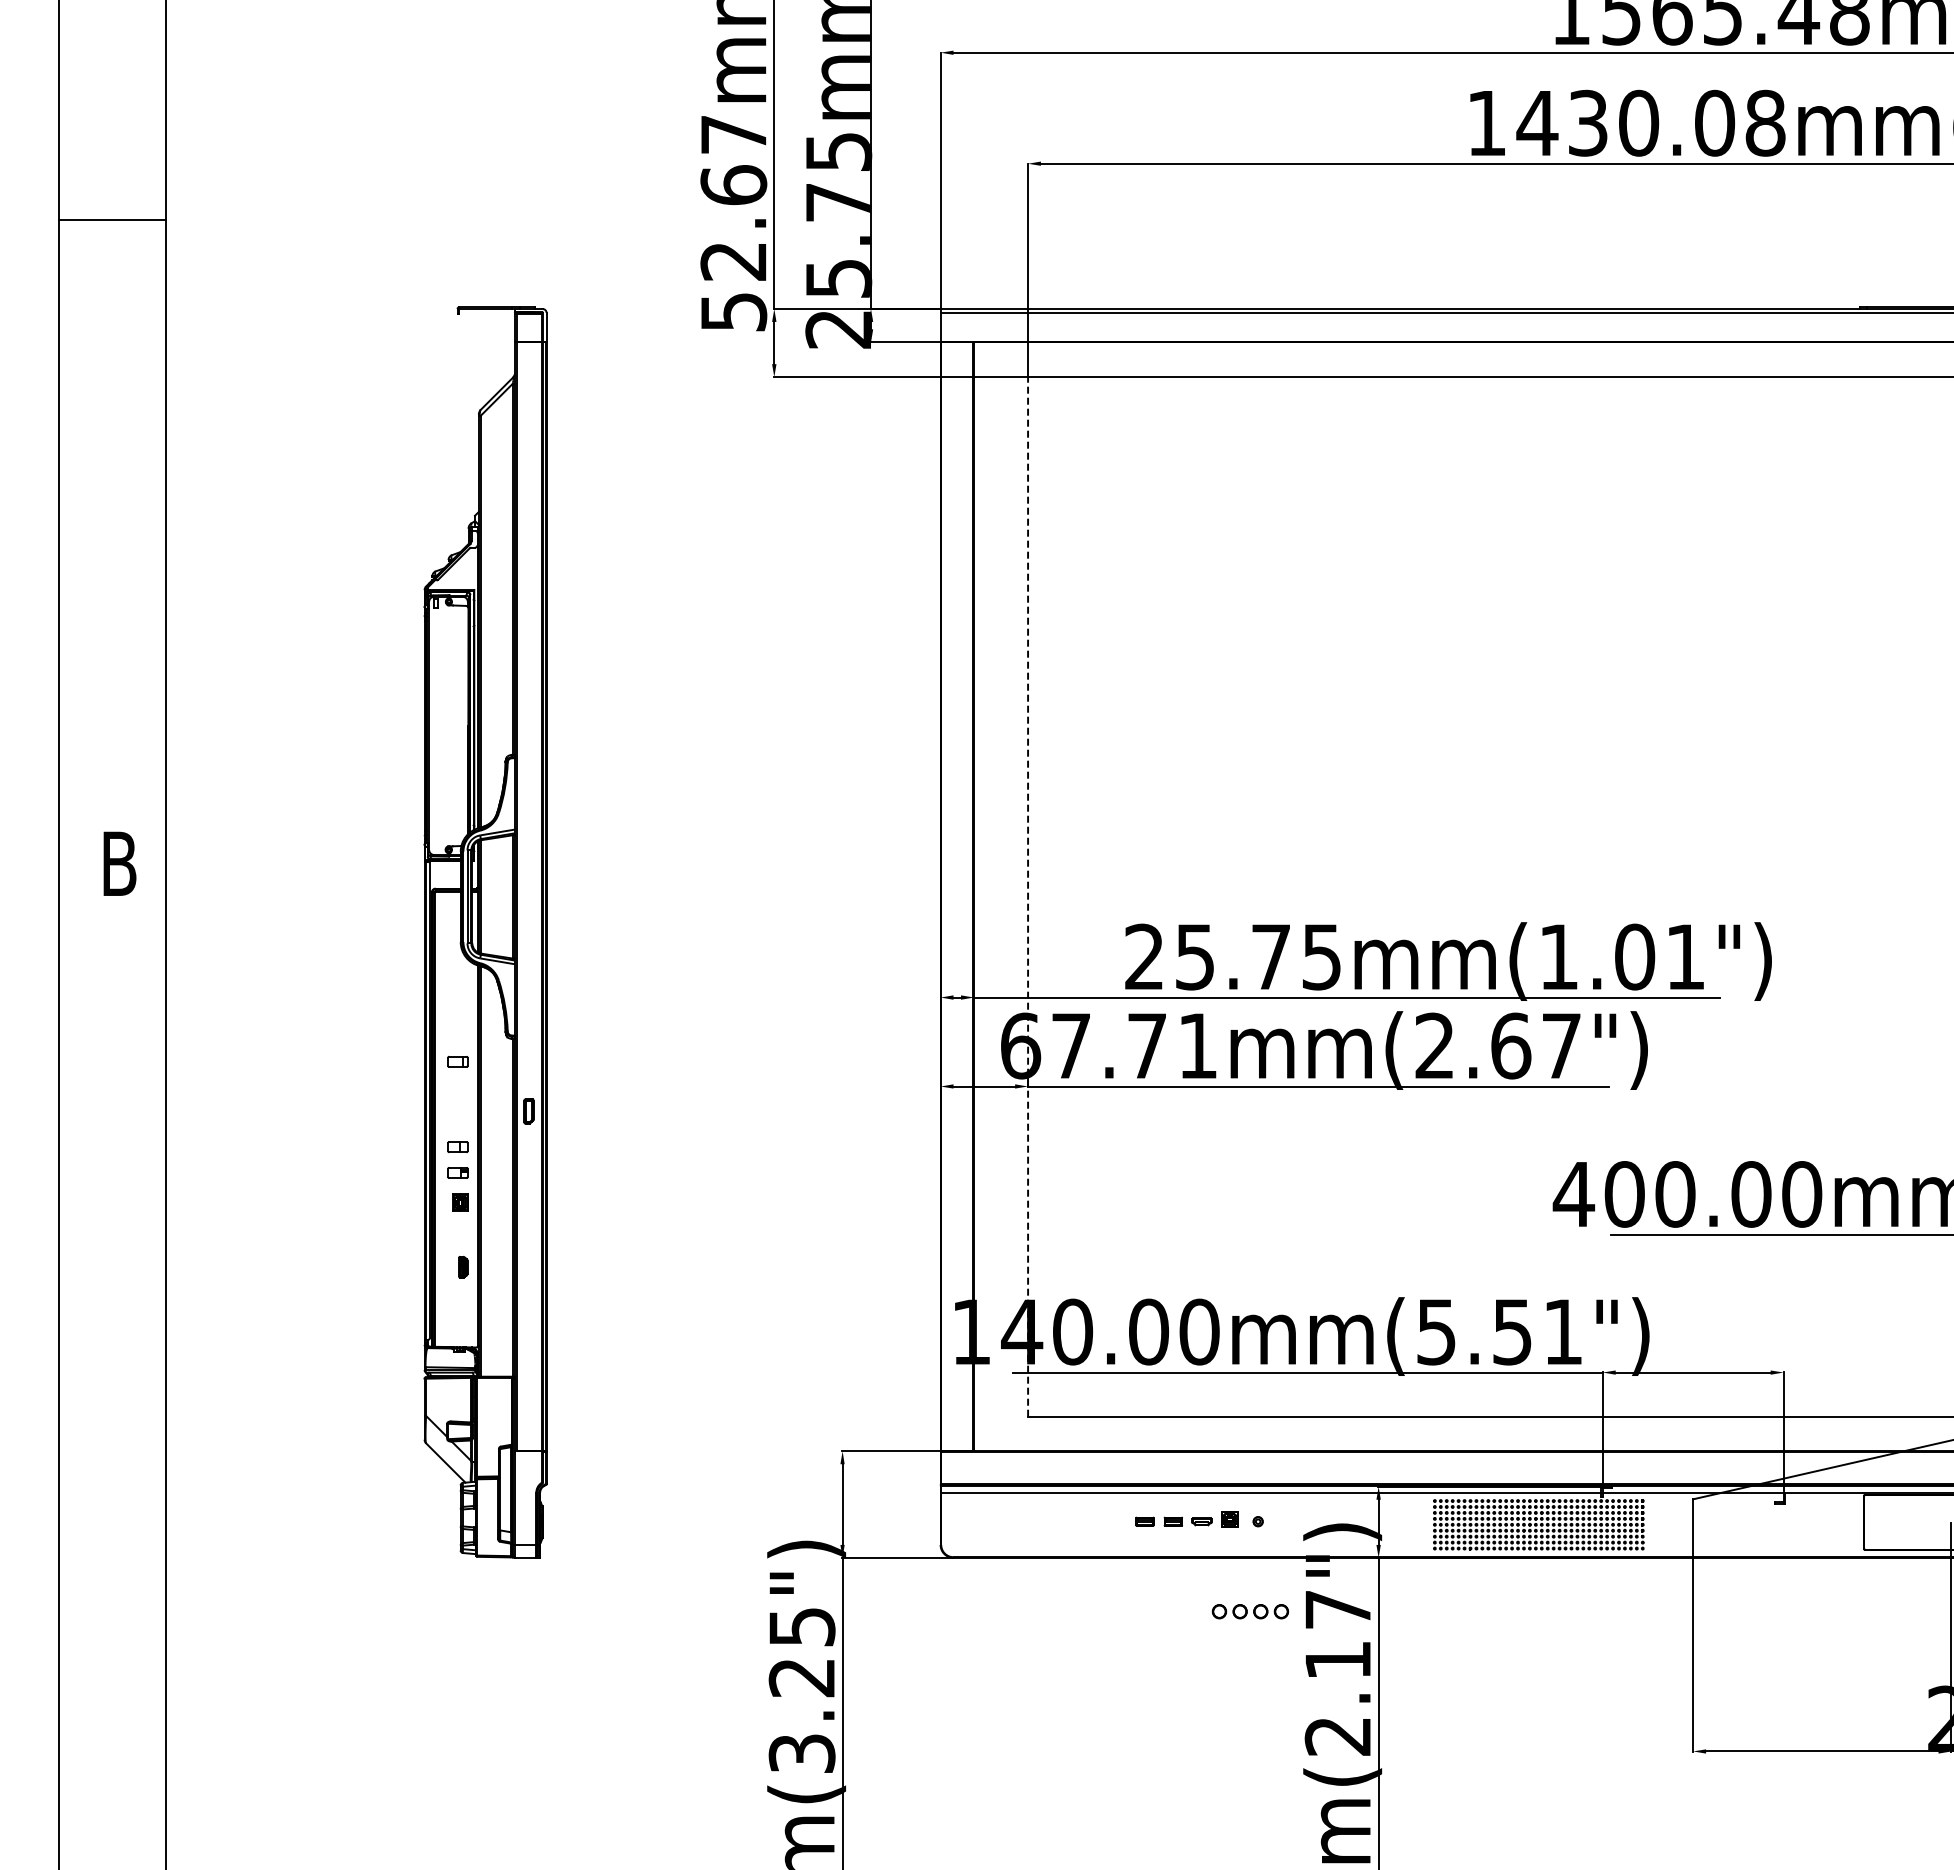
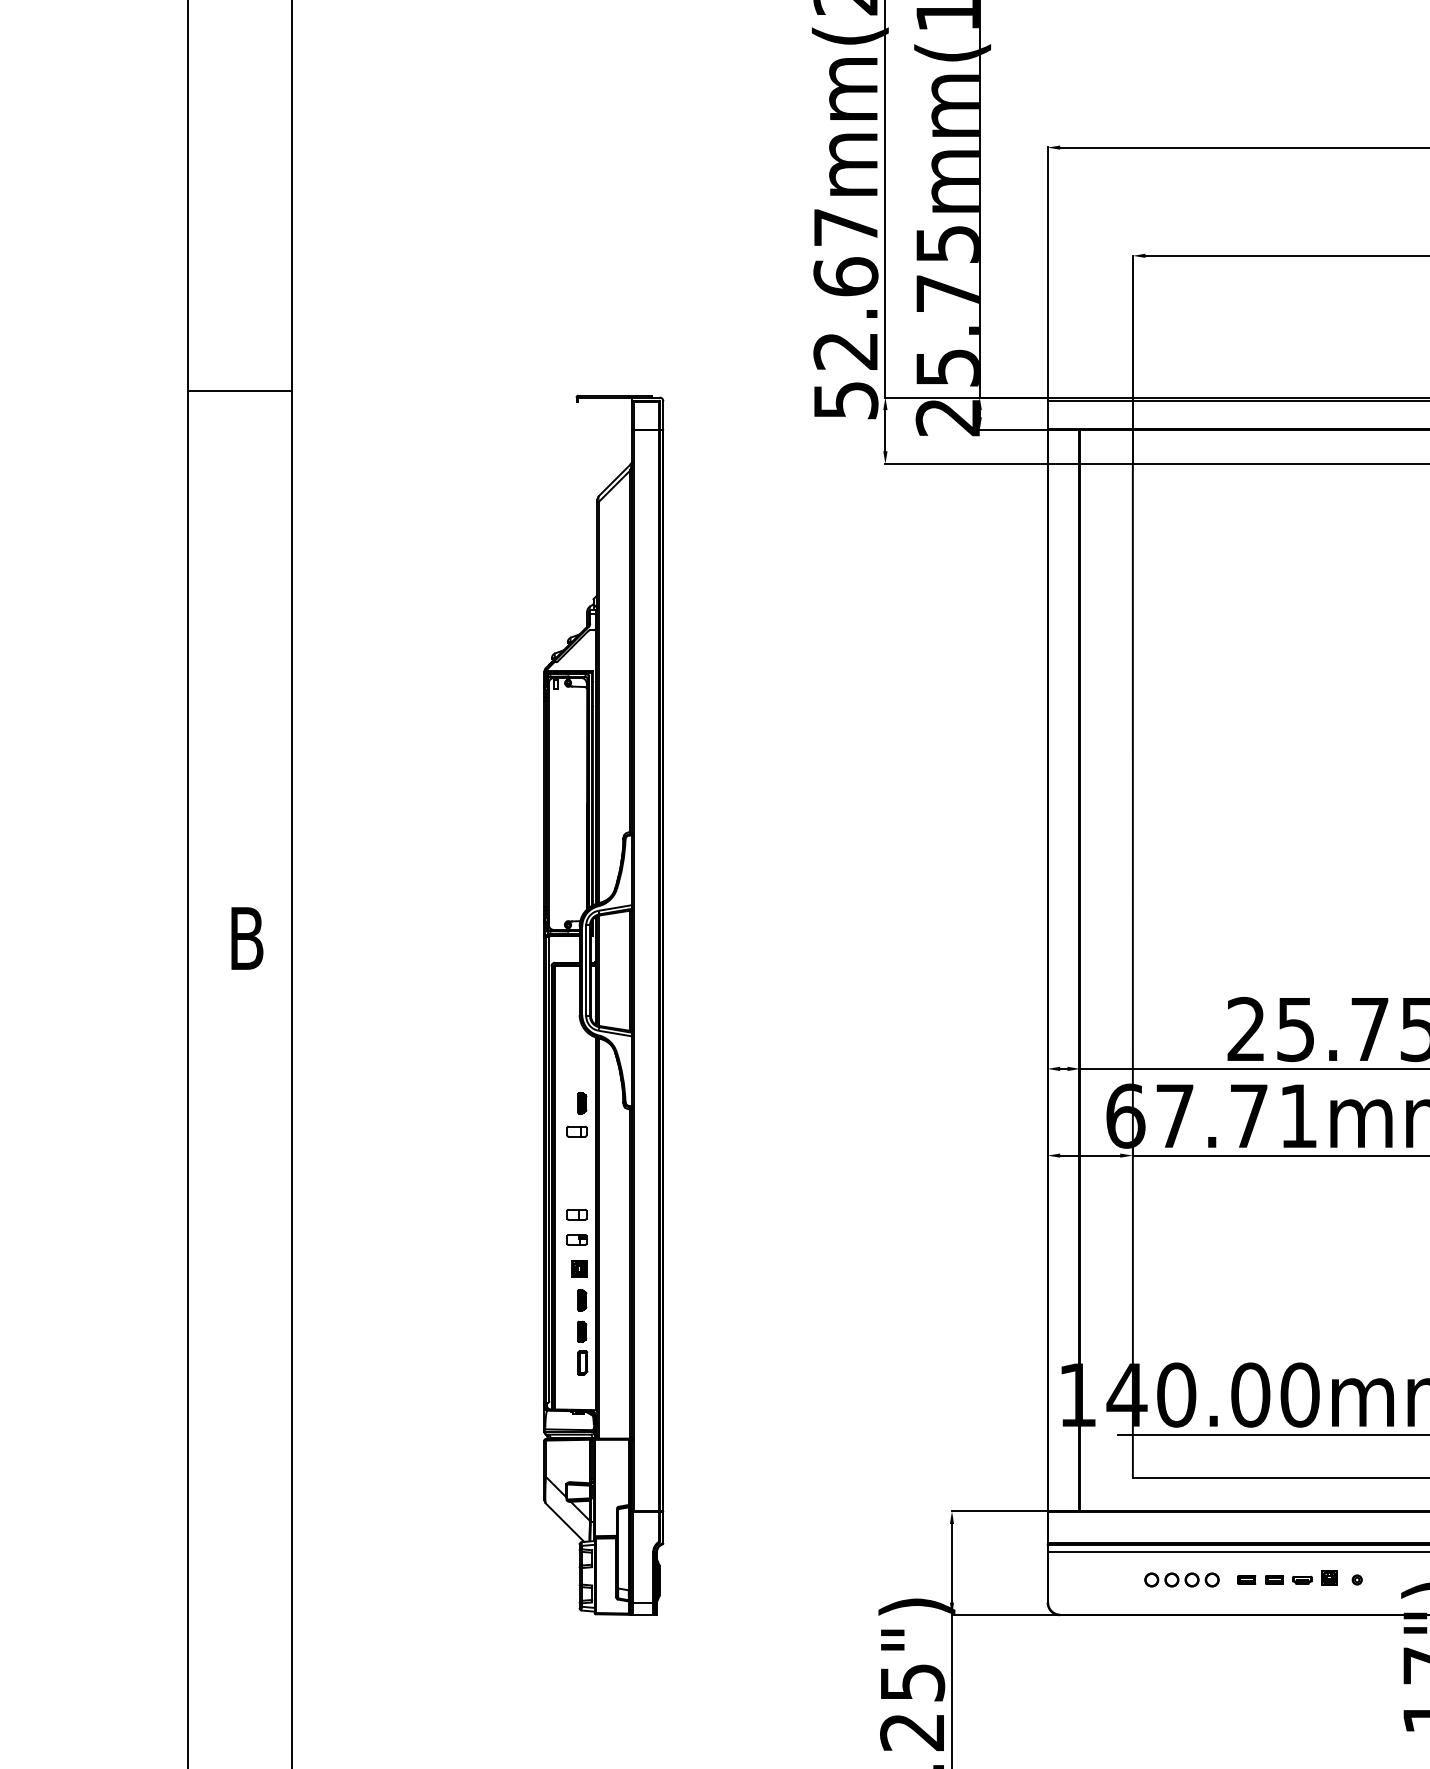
line: (112, 219) -> (240, 391), moved
line: (1028, 896) -> (1133, 970), dashed -> solid
part: (463, 1032) -> (582, 1102), added
part: (528, 1111) -> (582, 1363), moved
part: (463, 1234) -> (582, 1299), added
part: (1249, 1611) -> (1181, 1579), moved

